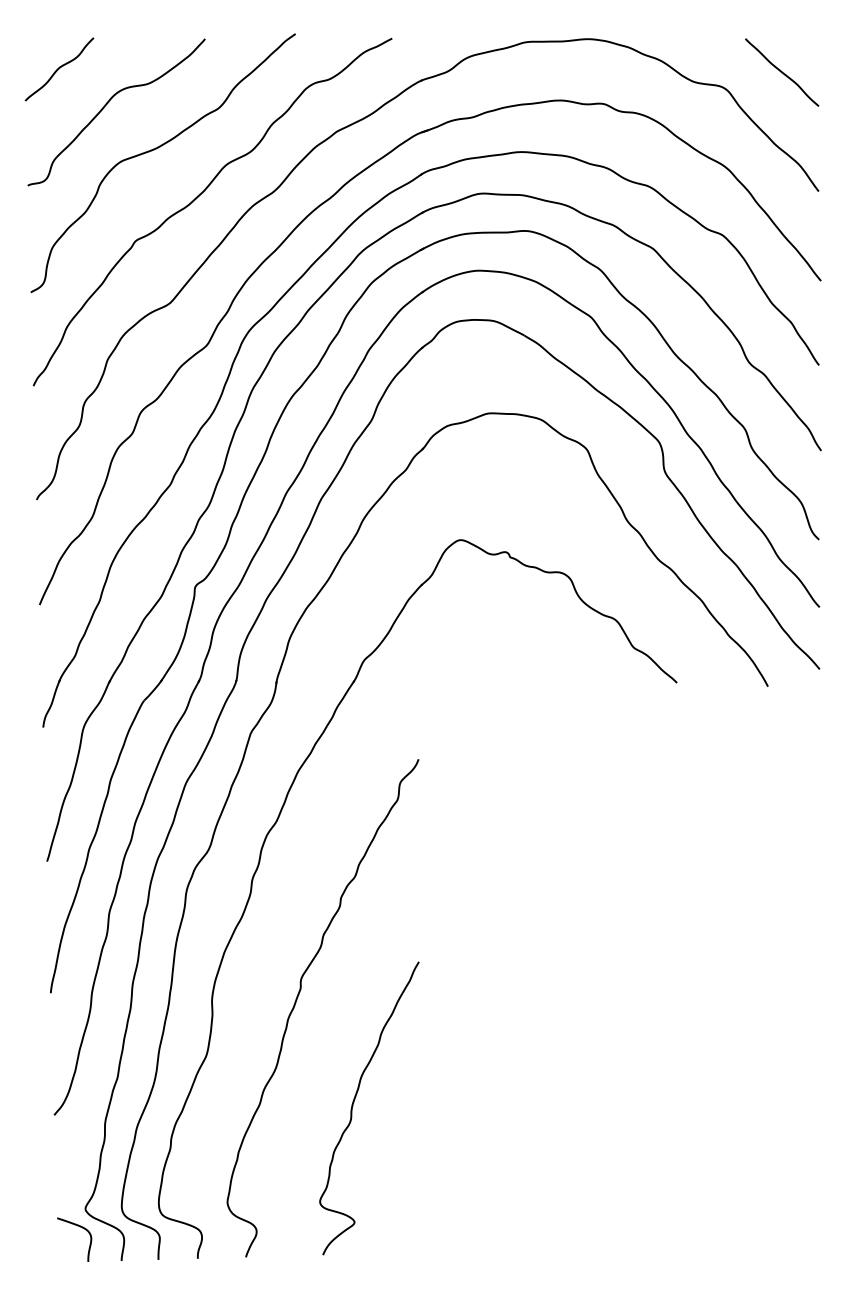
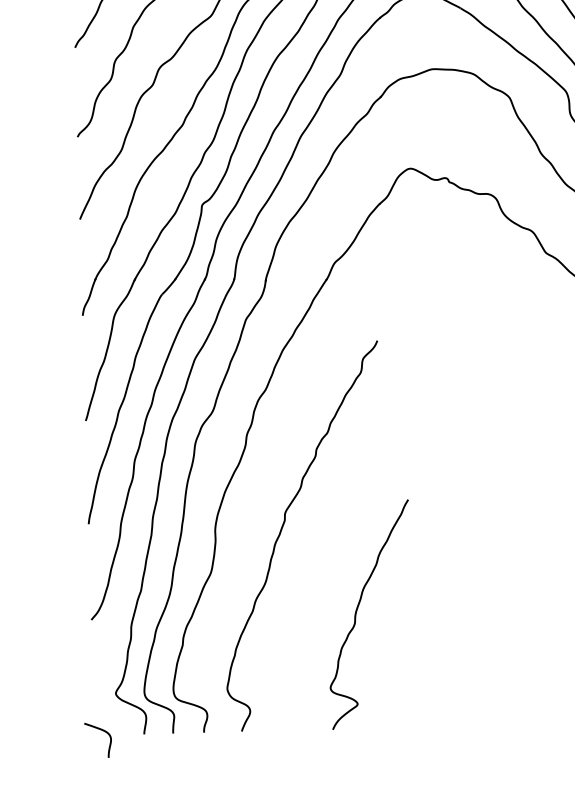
curve: (353, 1106) -> (356, 613), moved
curve: (77, 1226) -> (100, 730), moved

